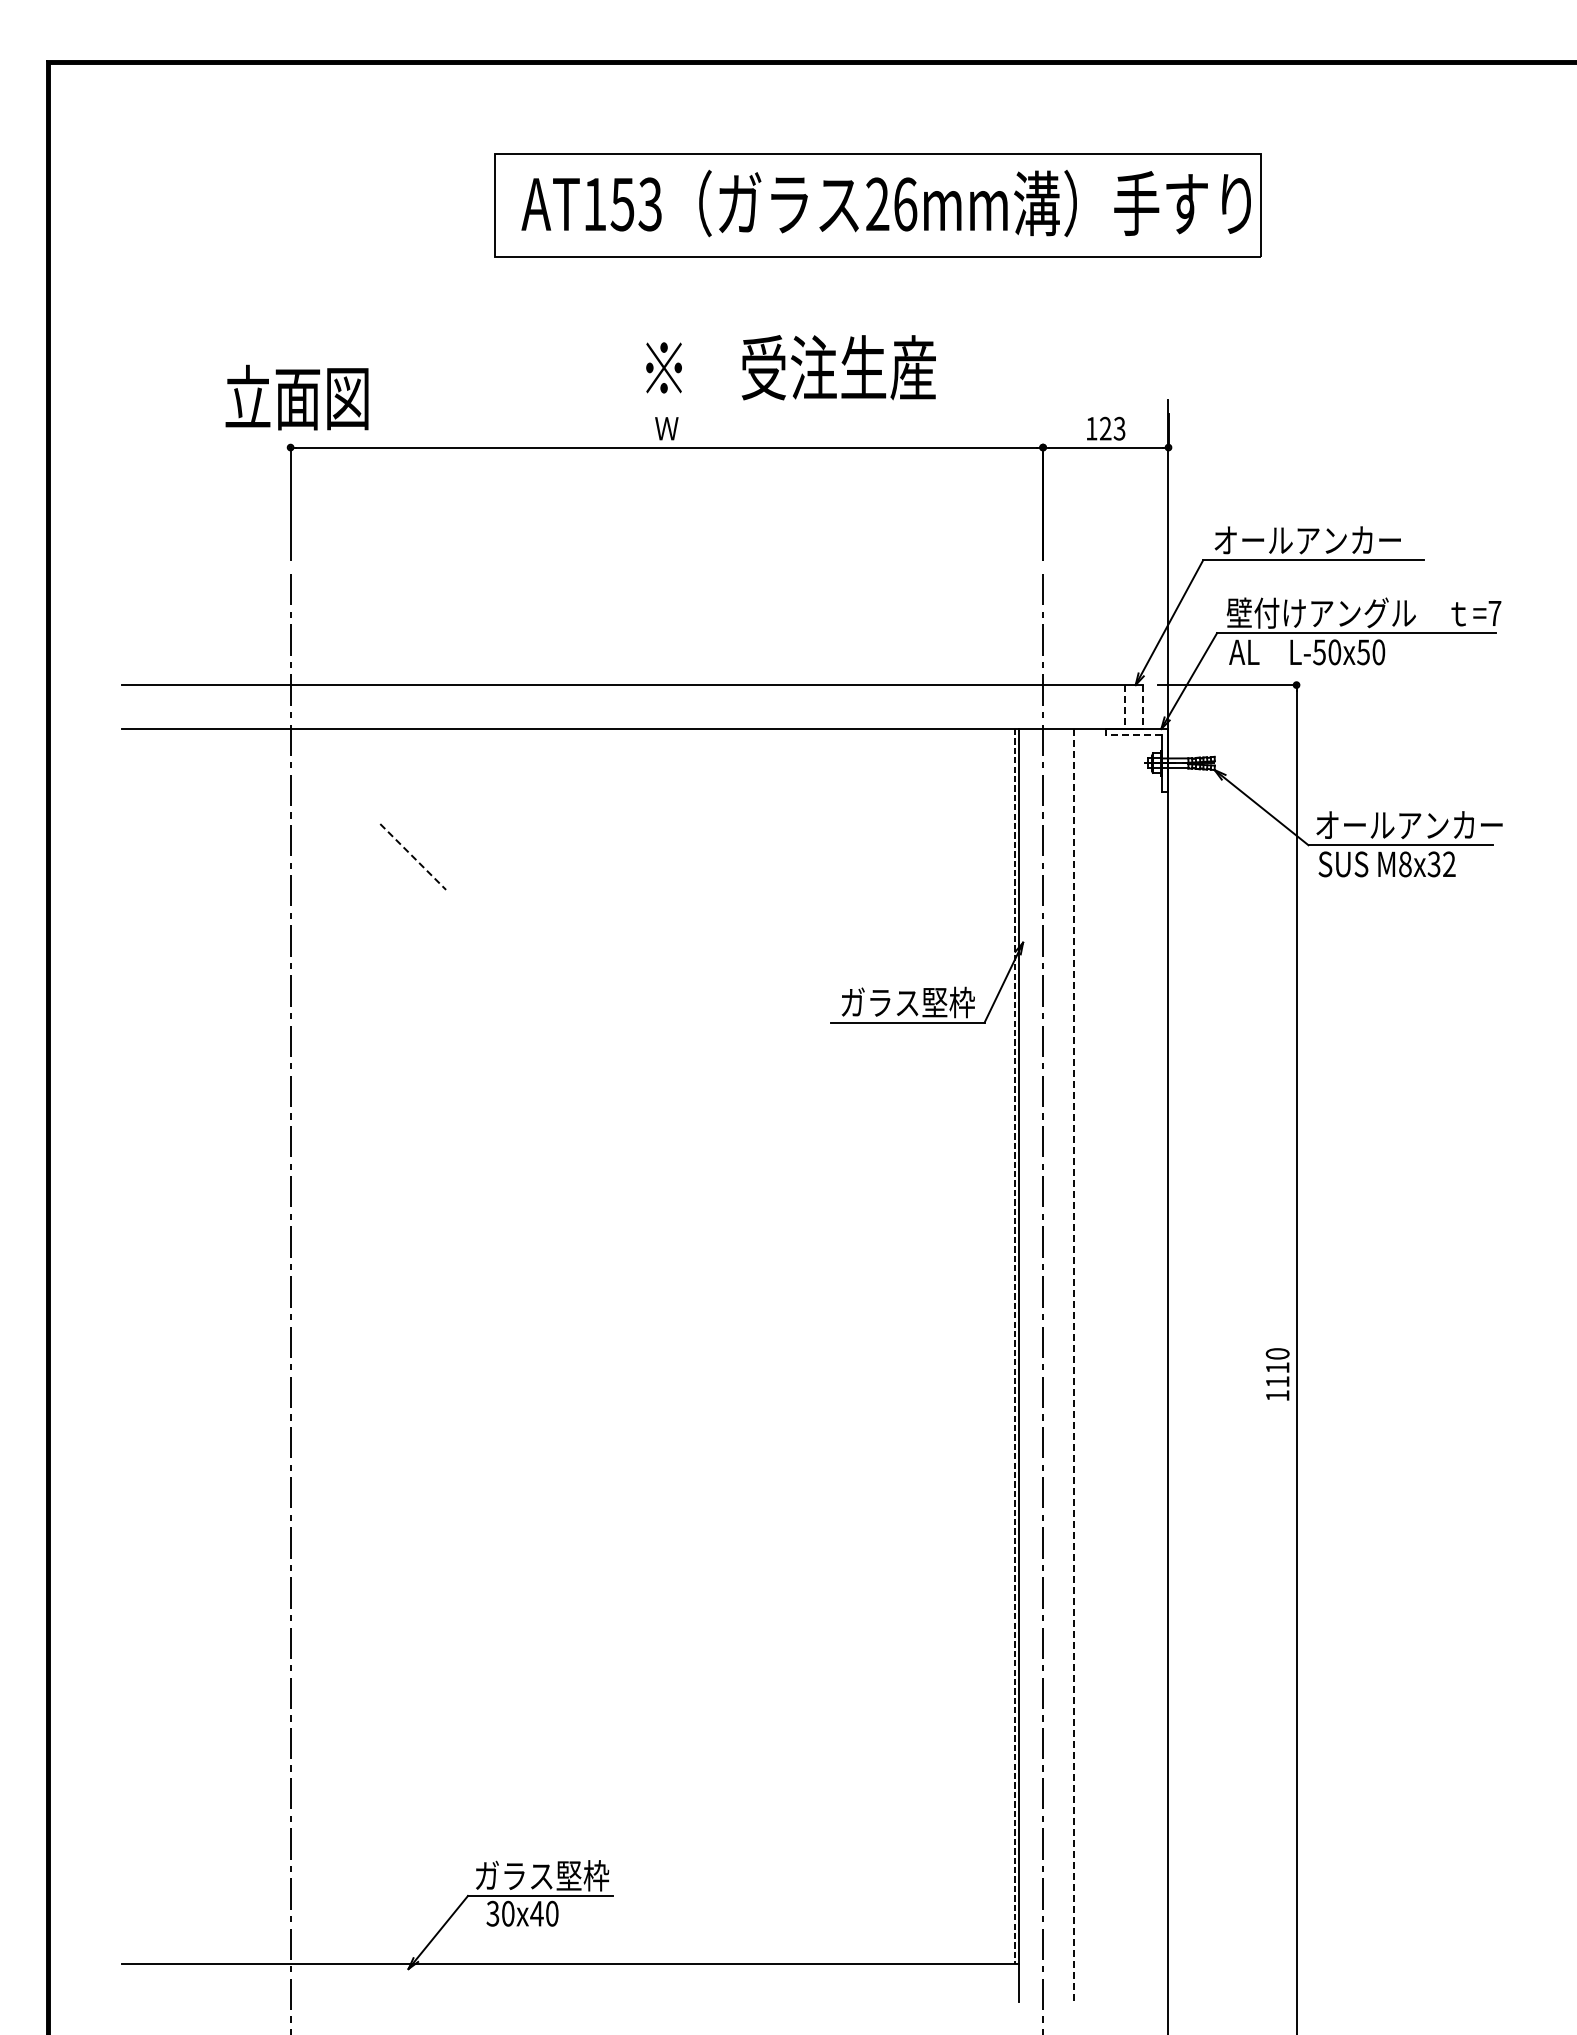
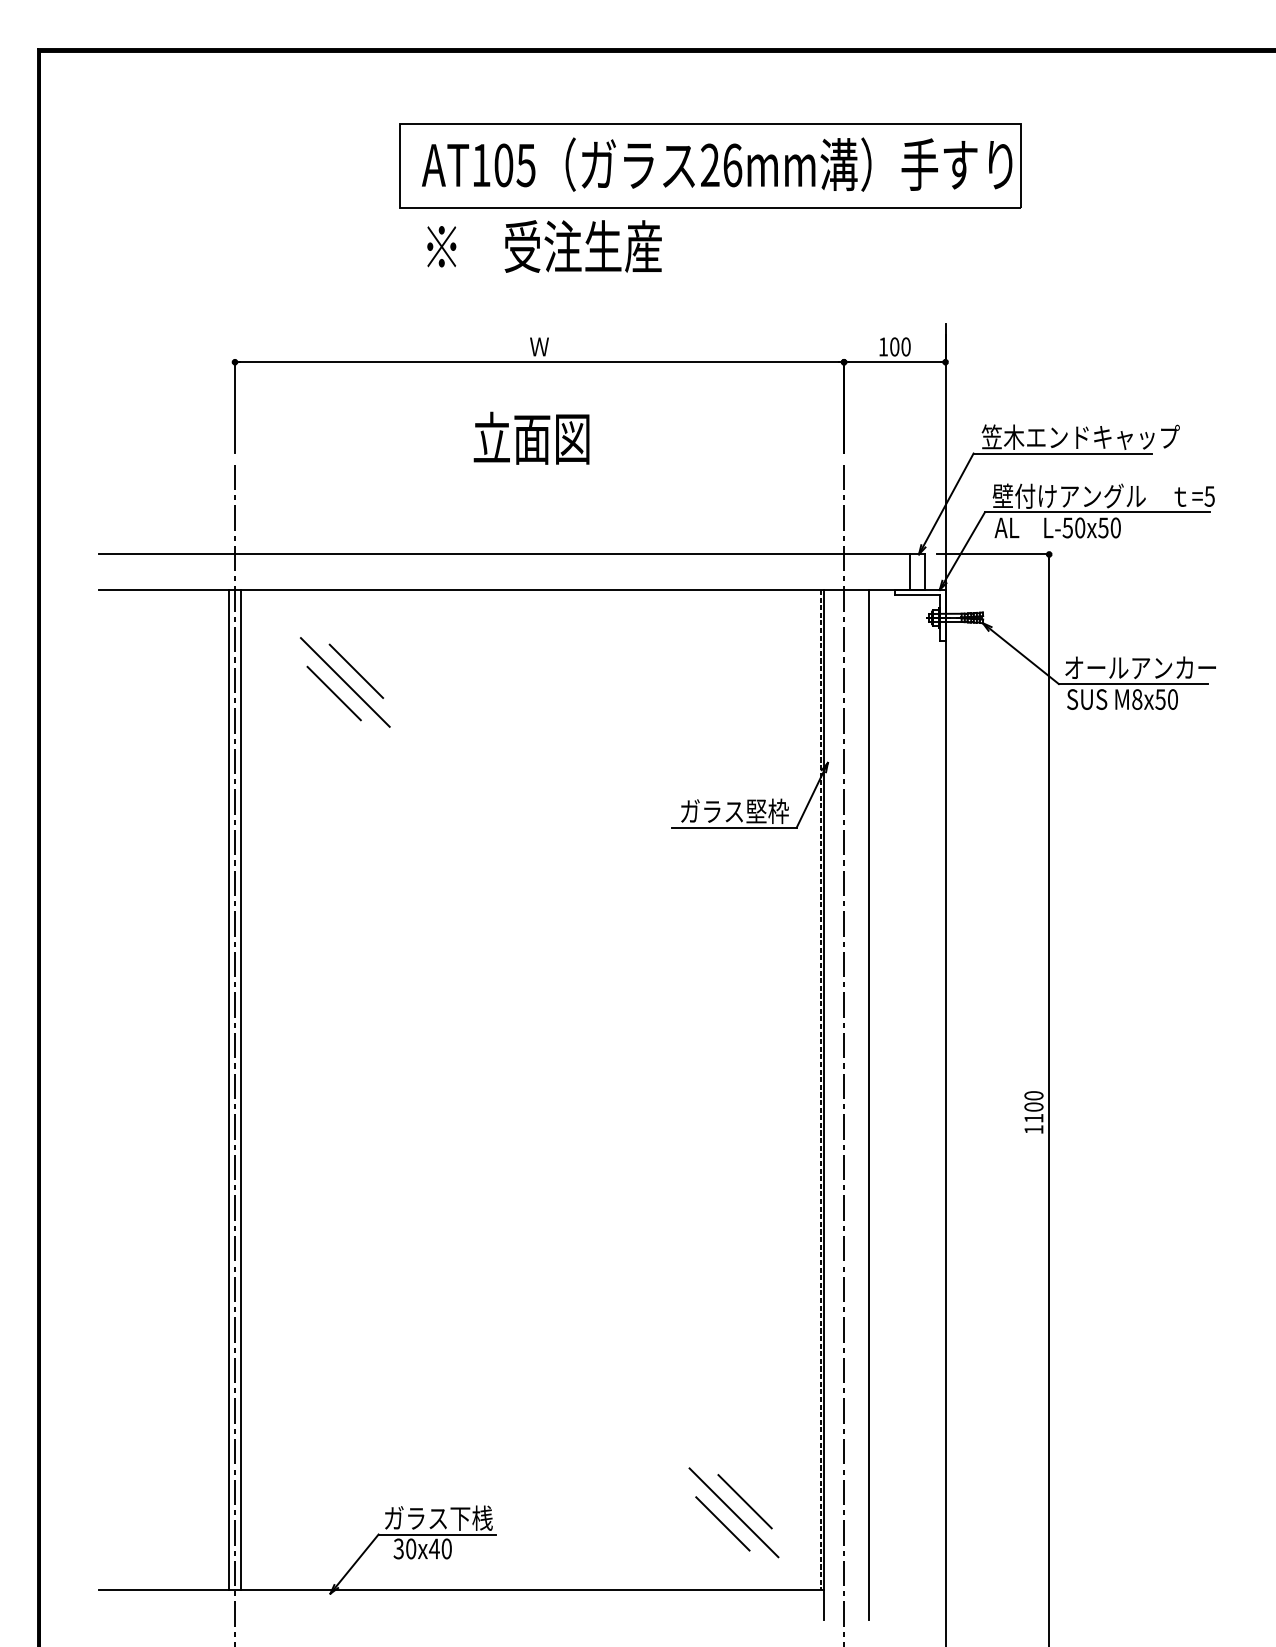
text: (635, 204) -> (514, 165), AT153 -> AT105
text: (790, 367) -> (544, 246), moved
text: (296, 397) -> (531, 438), moved
text: (1112, 428) -> (900, 346), 123 -> 100
text: (1335, 540) -> (1080, 437), オールアンカー -> 笠木エンドキャップ
text: (1494, 613) -> (1209, 496), =7 -> =5
line: (1124, 707) -> (909, 572), dashed -> solid
line: (1143, 707) -> (925, 572), dashed -> solid
line: (1133, 735) -> (917, 595), dashed -> solid
line: (440, 829) -> (356, 671), added
line: (426, 843) -> (344, 682), added
line: (413, 856) -> (334, 693), dashed -> solid
text: (1441, 864) -> (1166, 699), M8x32 -> M8x50
line: (283, 1346) -> (229, 1089), added
line: (298, 1346) -> (241, 1089), added
line: (1073, 1365) -> (868, 1105), dashed -> solid
text: (1277, 1367) -> (1033, 1106), 1110 -> 1100
line: (920, 1855) -> (744, 1501), added
line: (906, 1868) -> (733, 1512), added
text: (582, 1875) -> (471, 1517), ガラス堅枠 -> ガラス下桟
line: (893, 1882) -> (722, 1523), added

